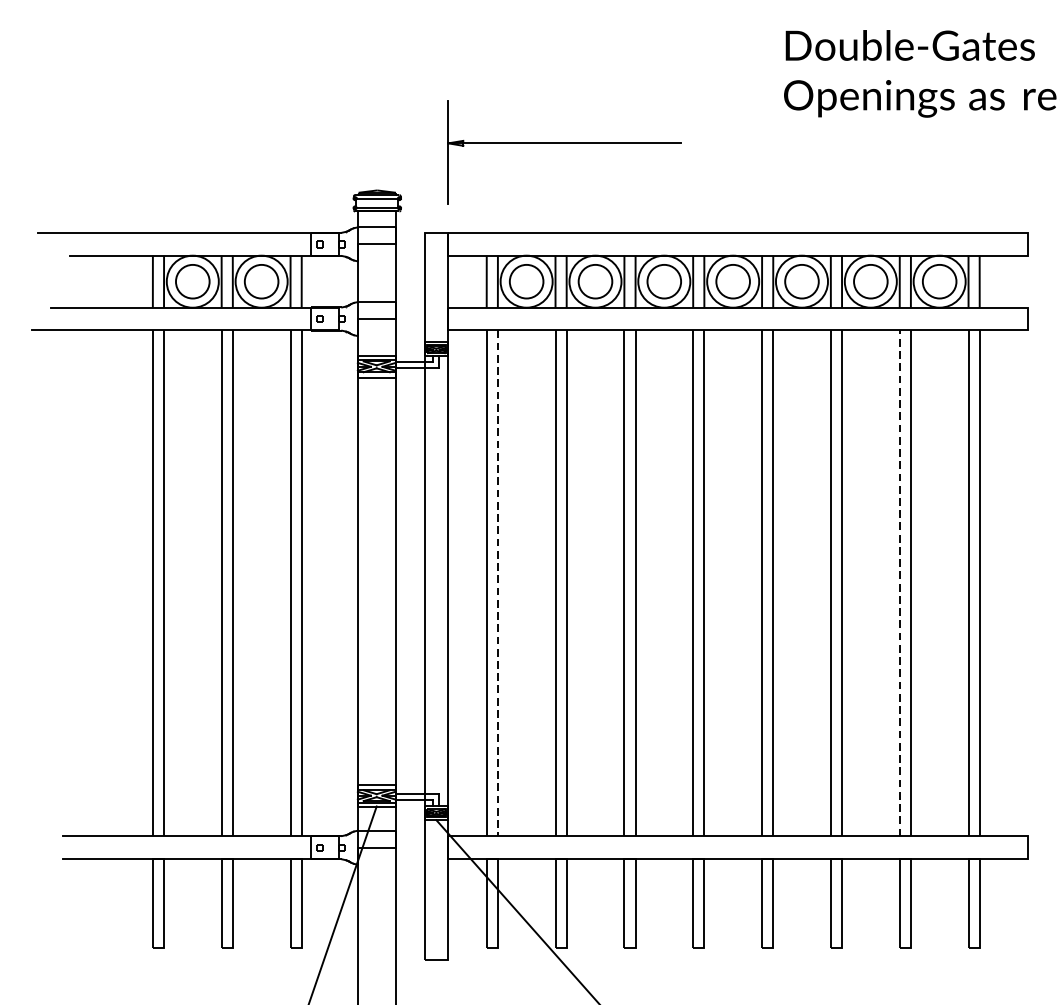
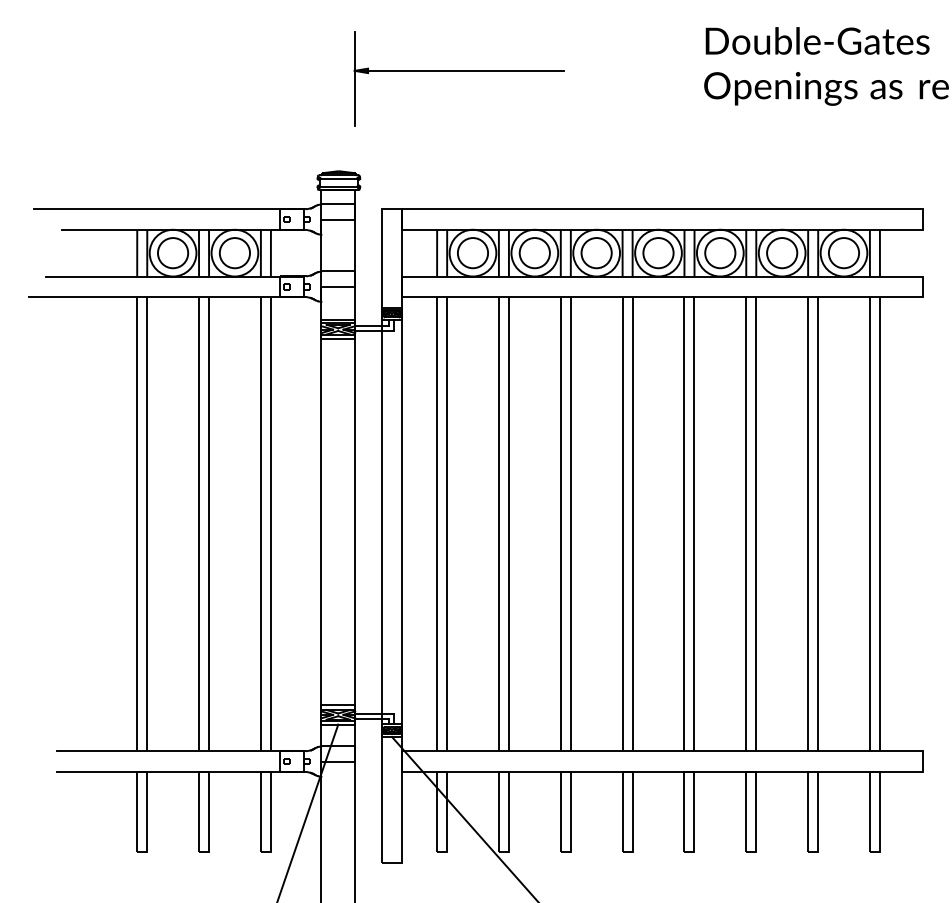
part: (563, 144) -> (458, 71), moved
line: (900, 582) -> (808, 523), dashed -> solid
line: (498, 583) -> (447, 524), dashed -> solid

